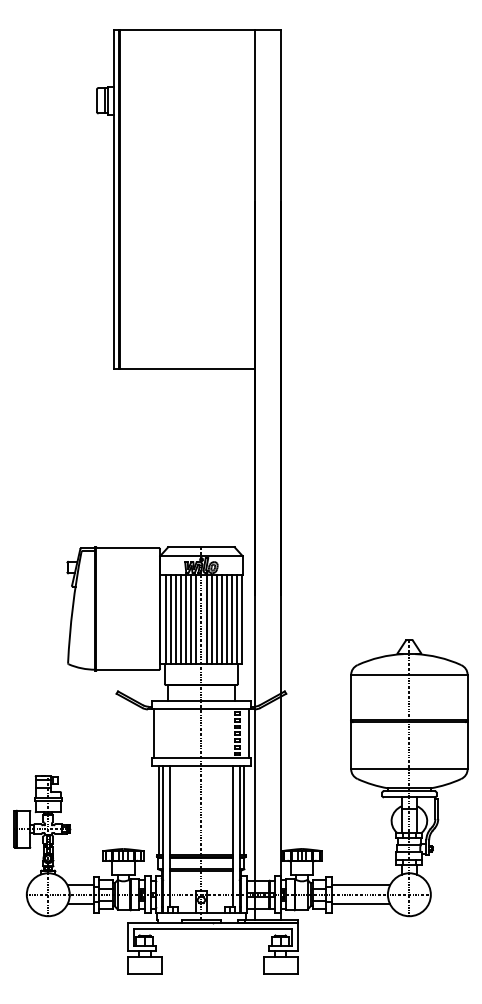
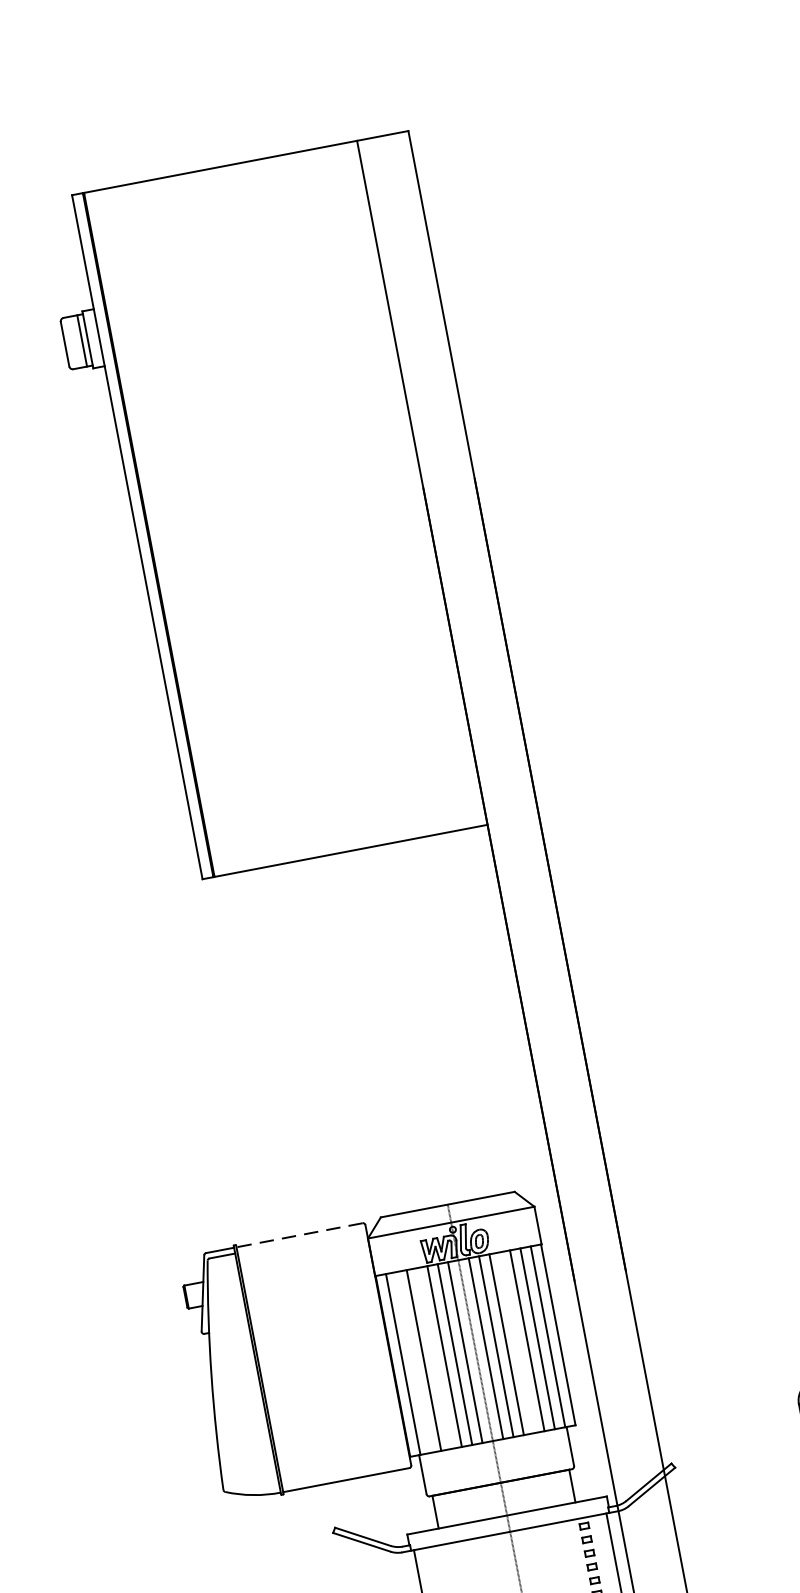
line: (127, 548) -> (299, 1235), solid -> dashed
line: (170, 619) -> (413, 1362), removed
line: (180, 619) -> (433, 1358), removed
line: (221, 619) -> (516, 1342), removed

